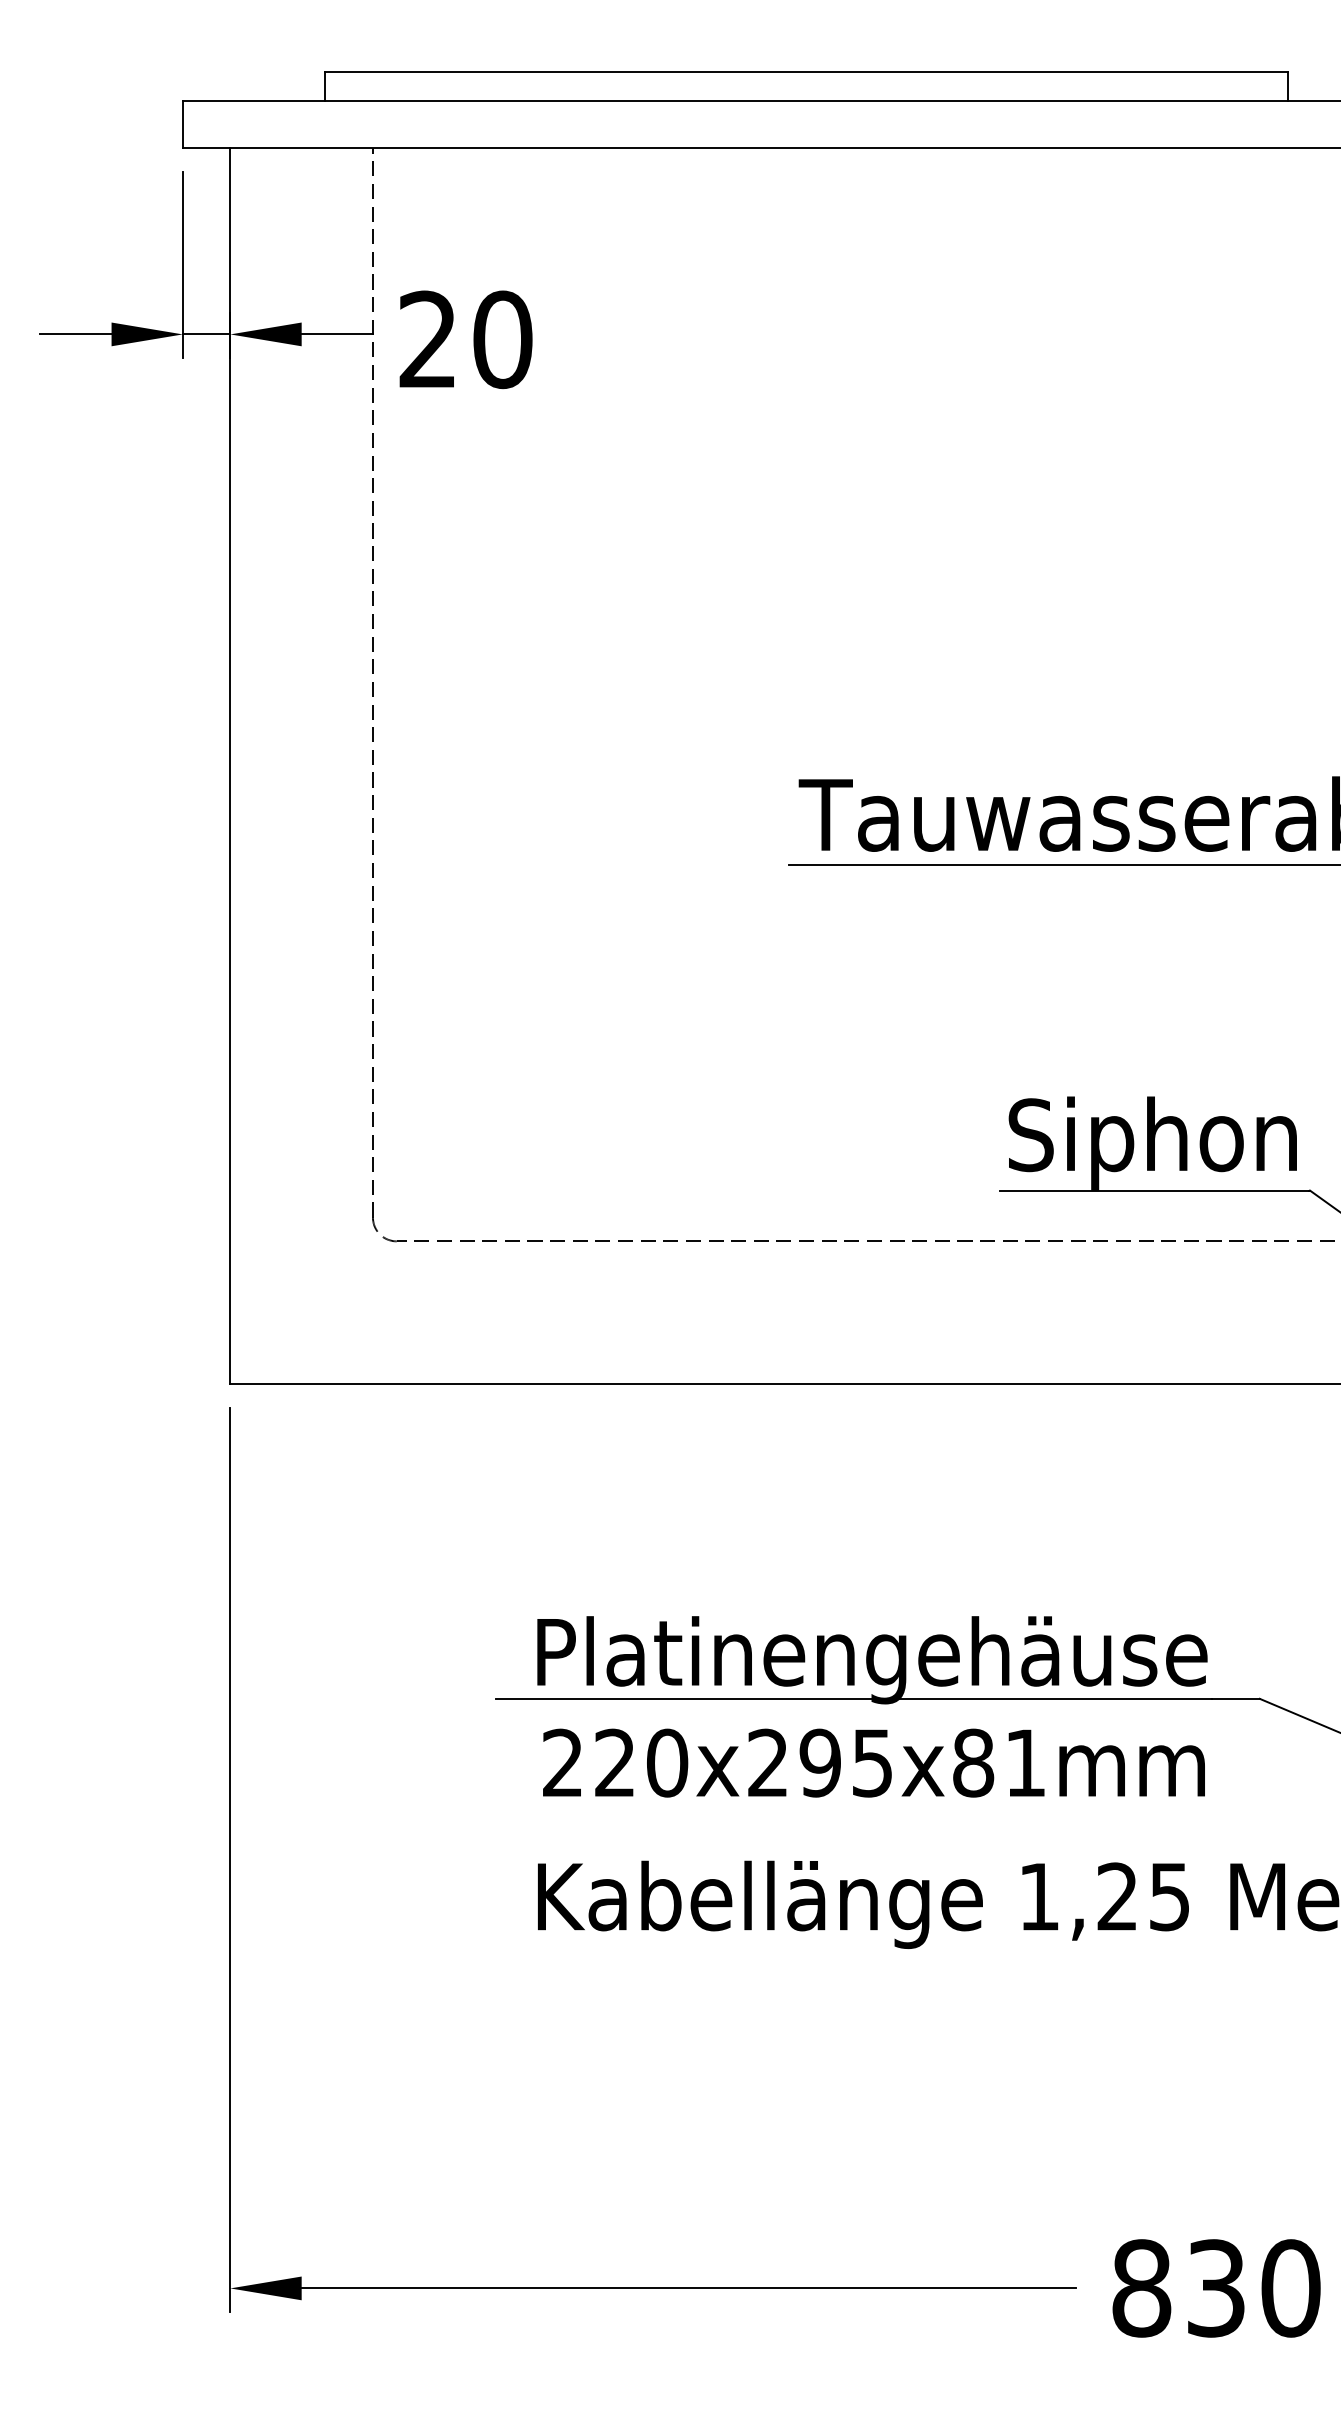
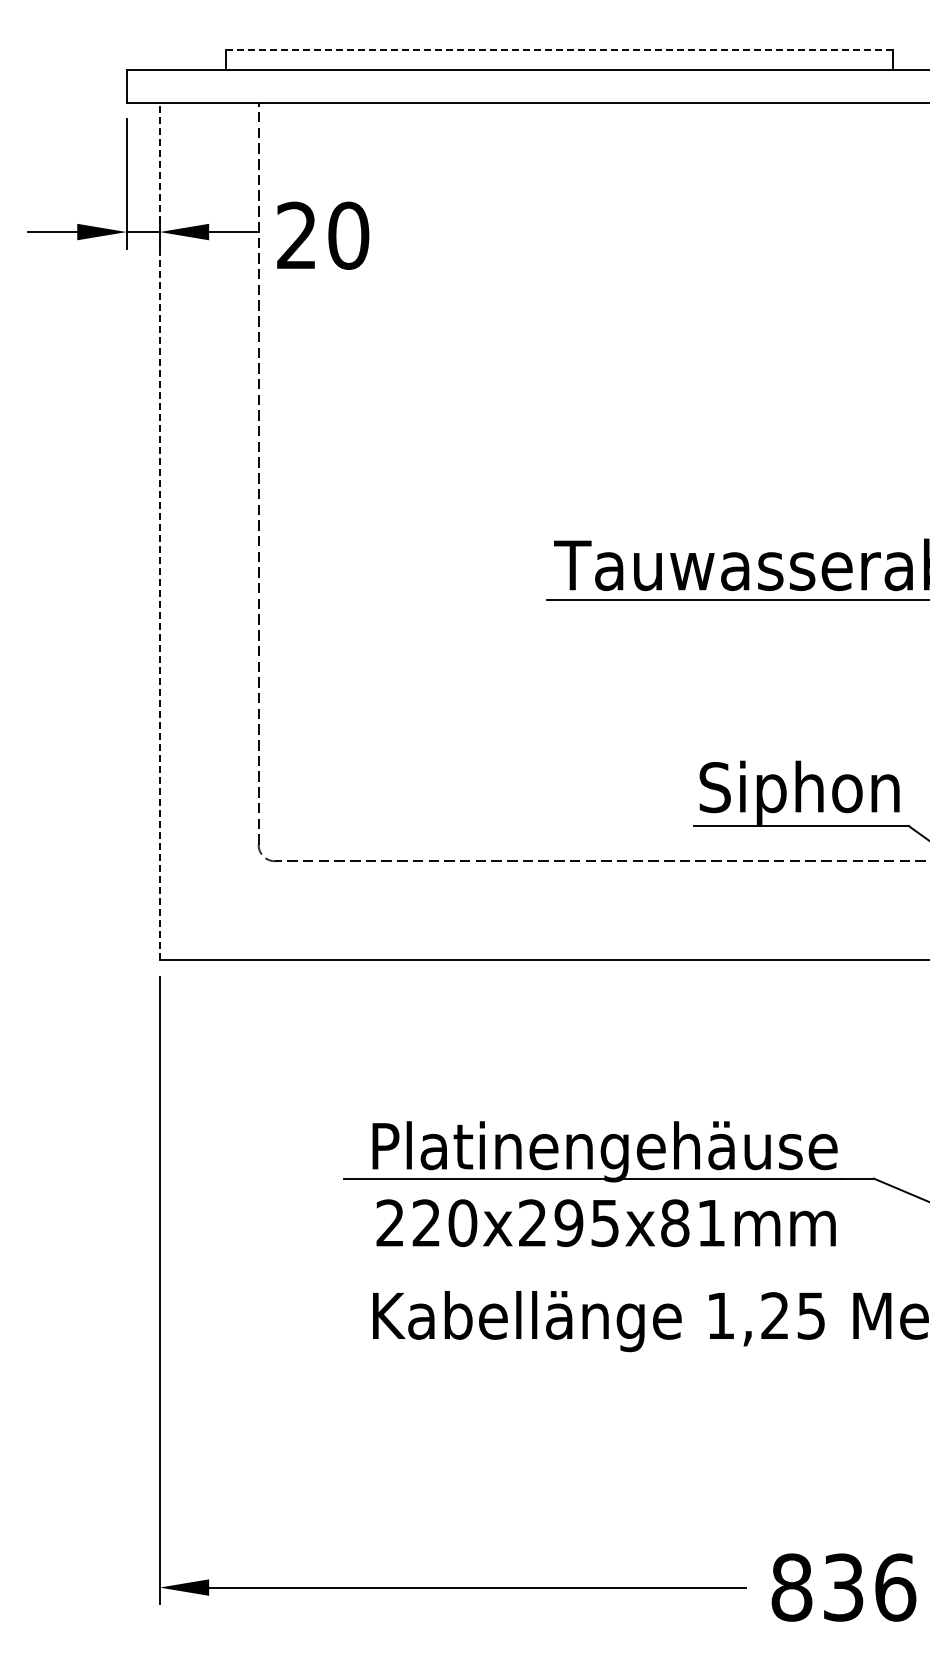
line: (806, 72) -> (559, 50), solid -> dashed
line: (230, 766) -> (159, 531), solid -> dashed
text: (1291, 2288) -> (895, 1587), 830 -> 836

